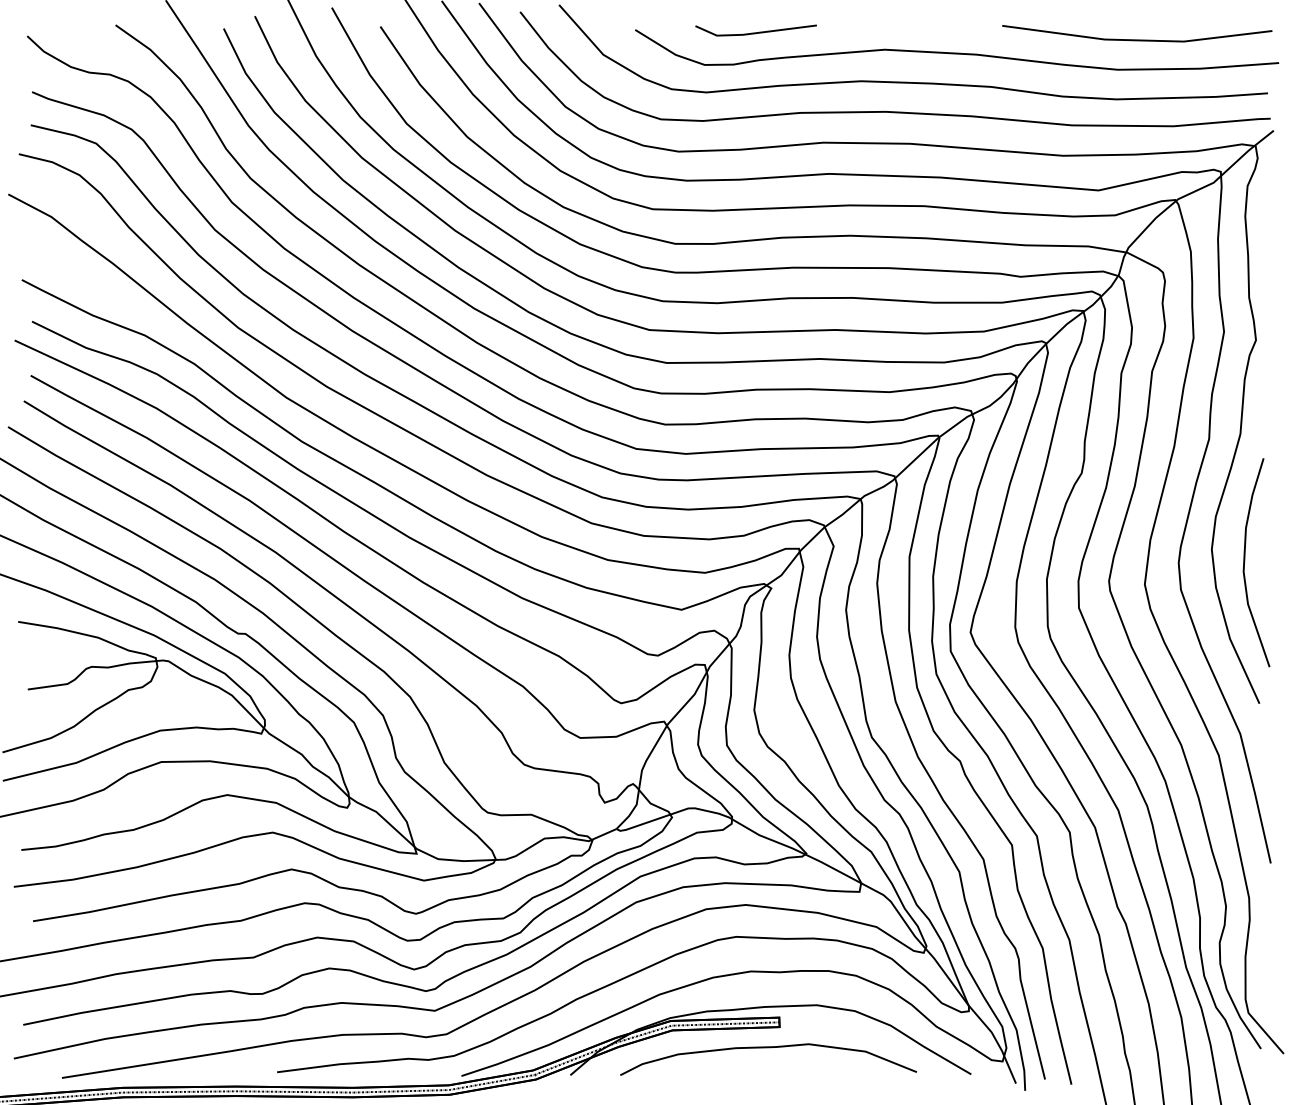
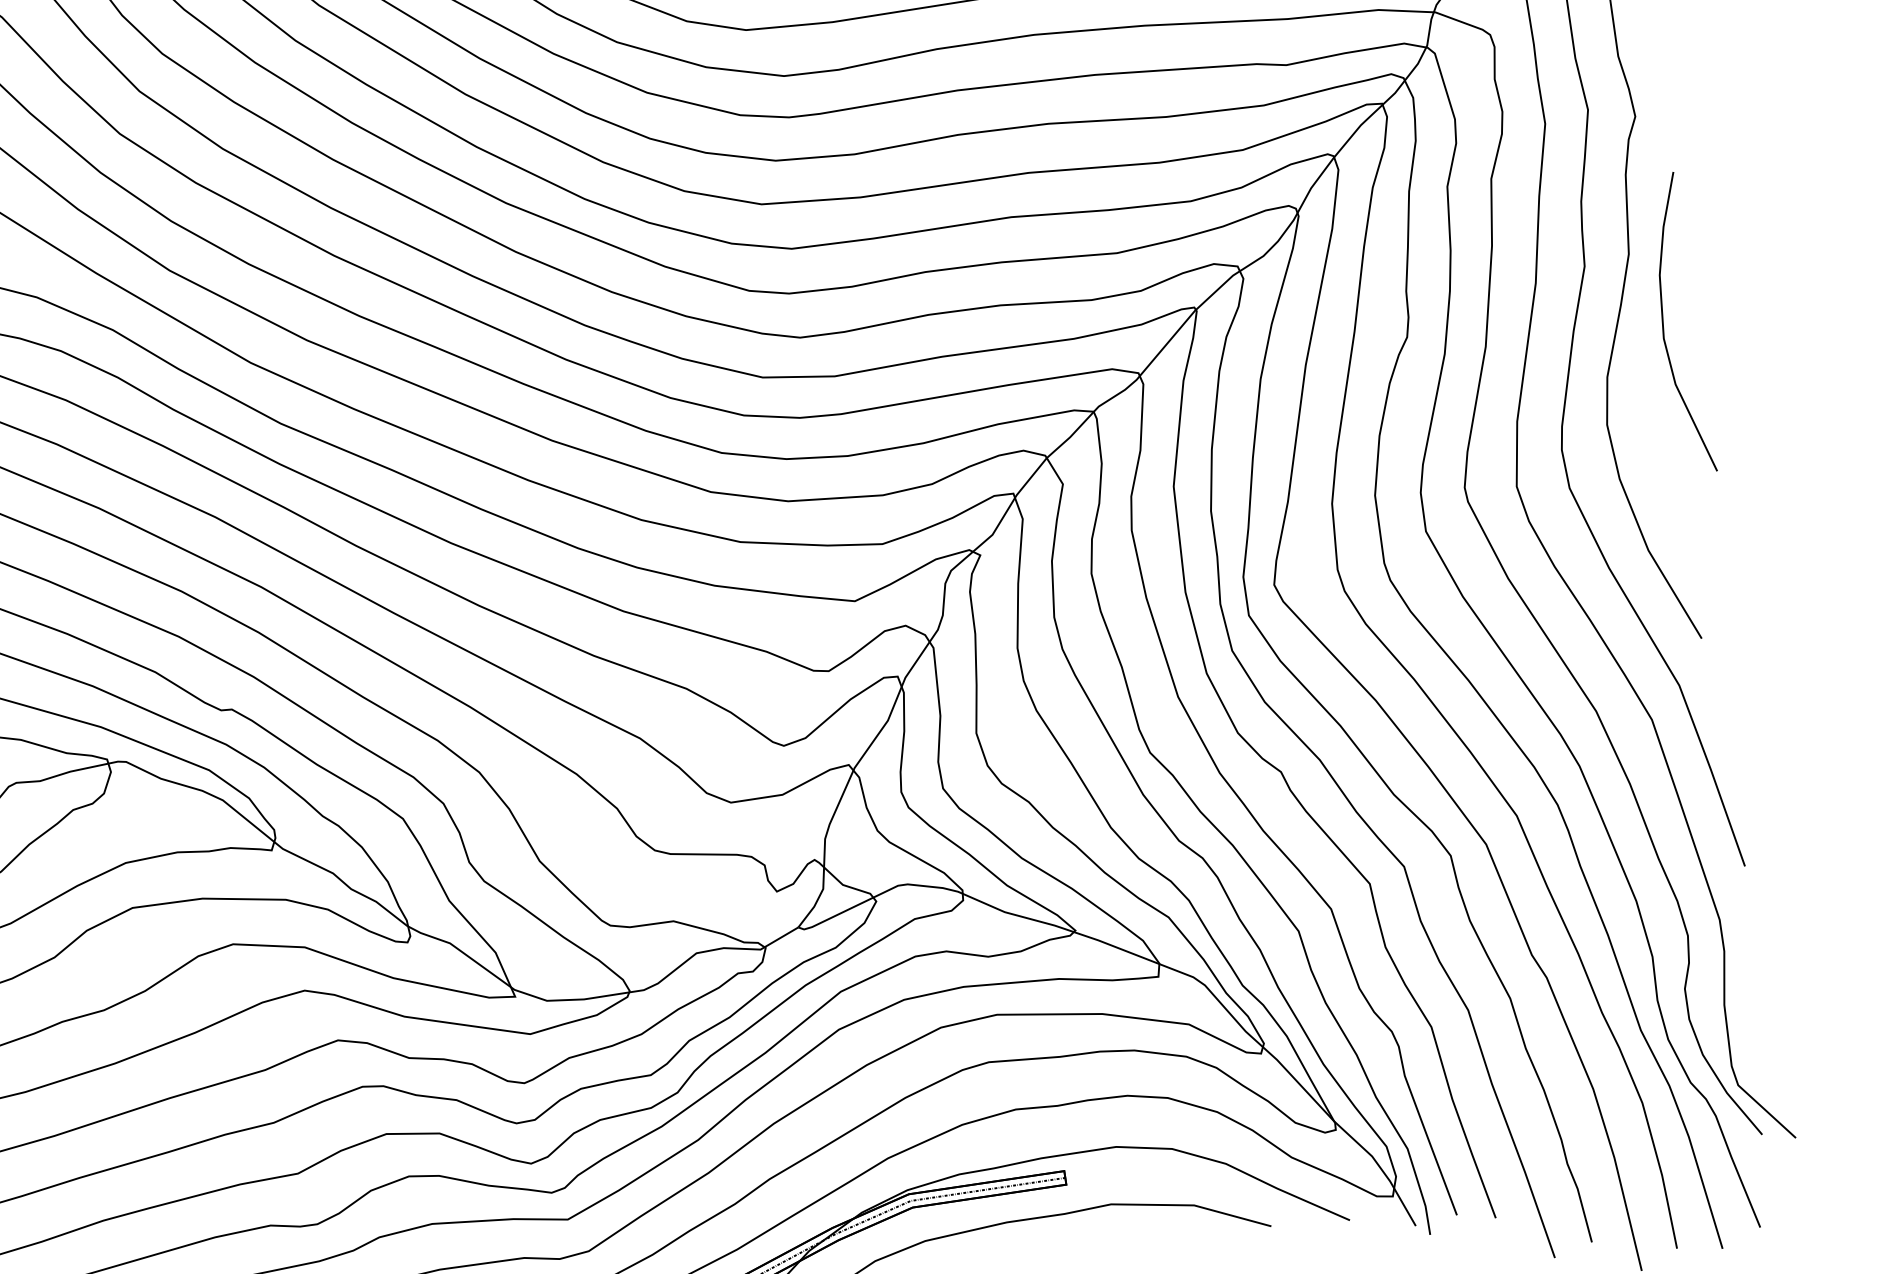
curve: (1245, 562) -> (1664, 324), moved

